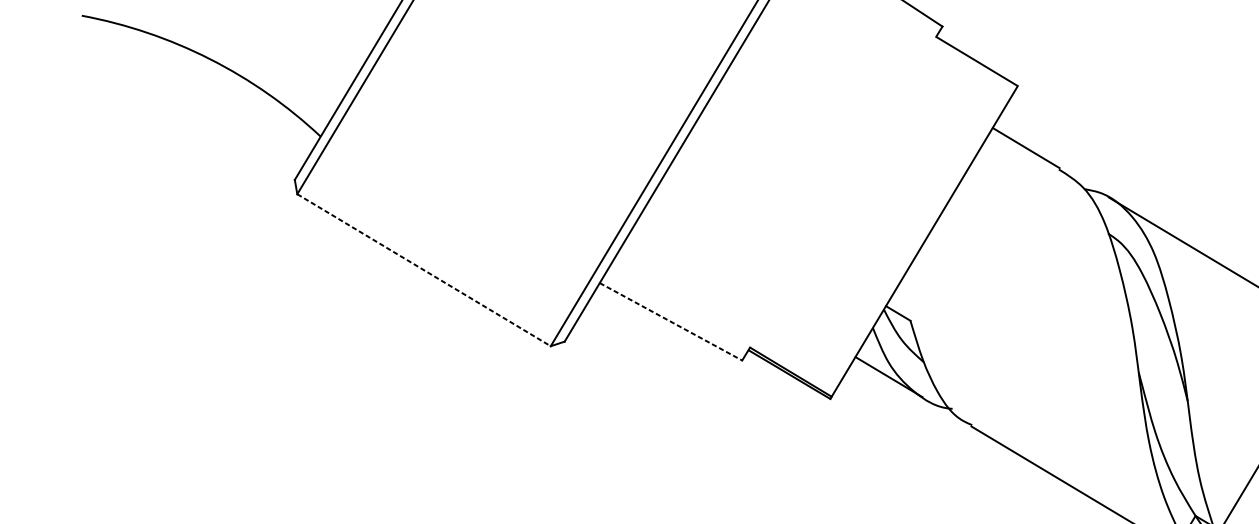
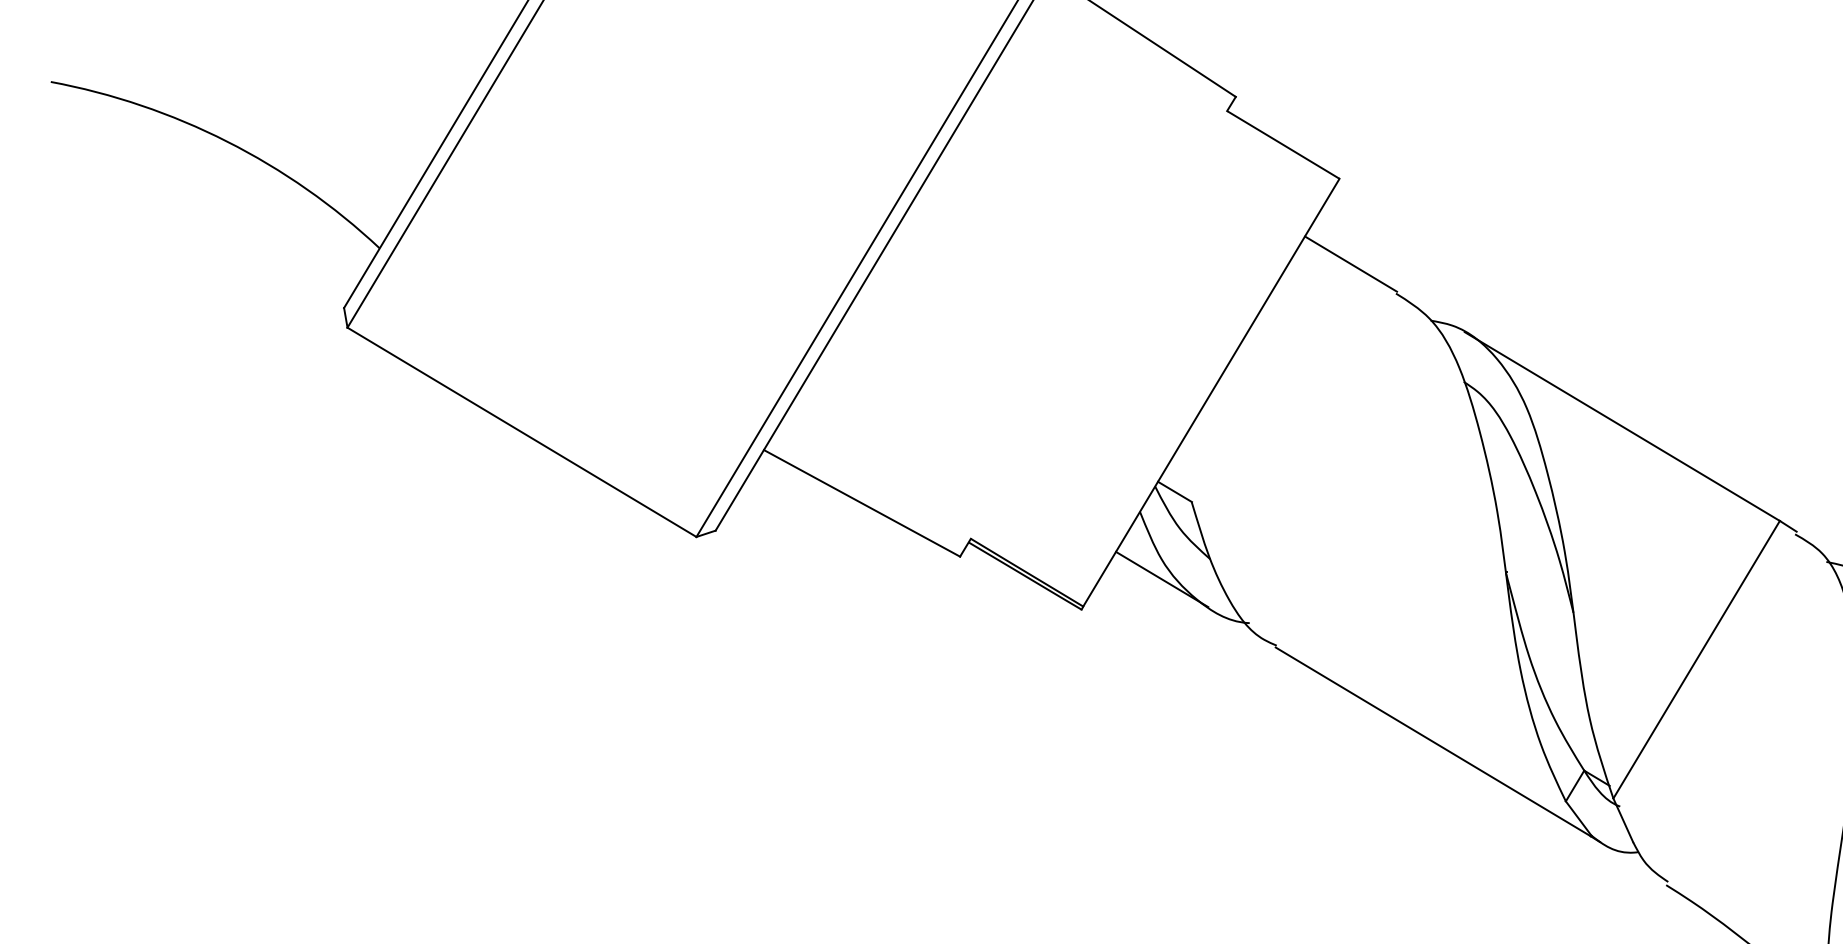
line: (424, 270) -> (522, 432), dashed -> solid
line: (671, 321) -> (862, 503), dashed -> solid

